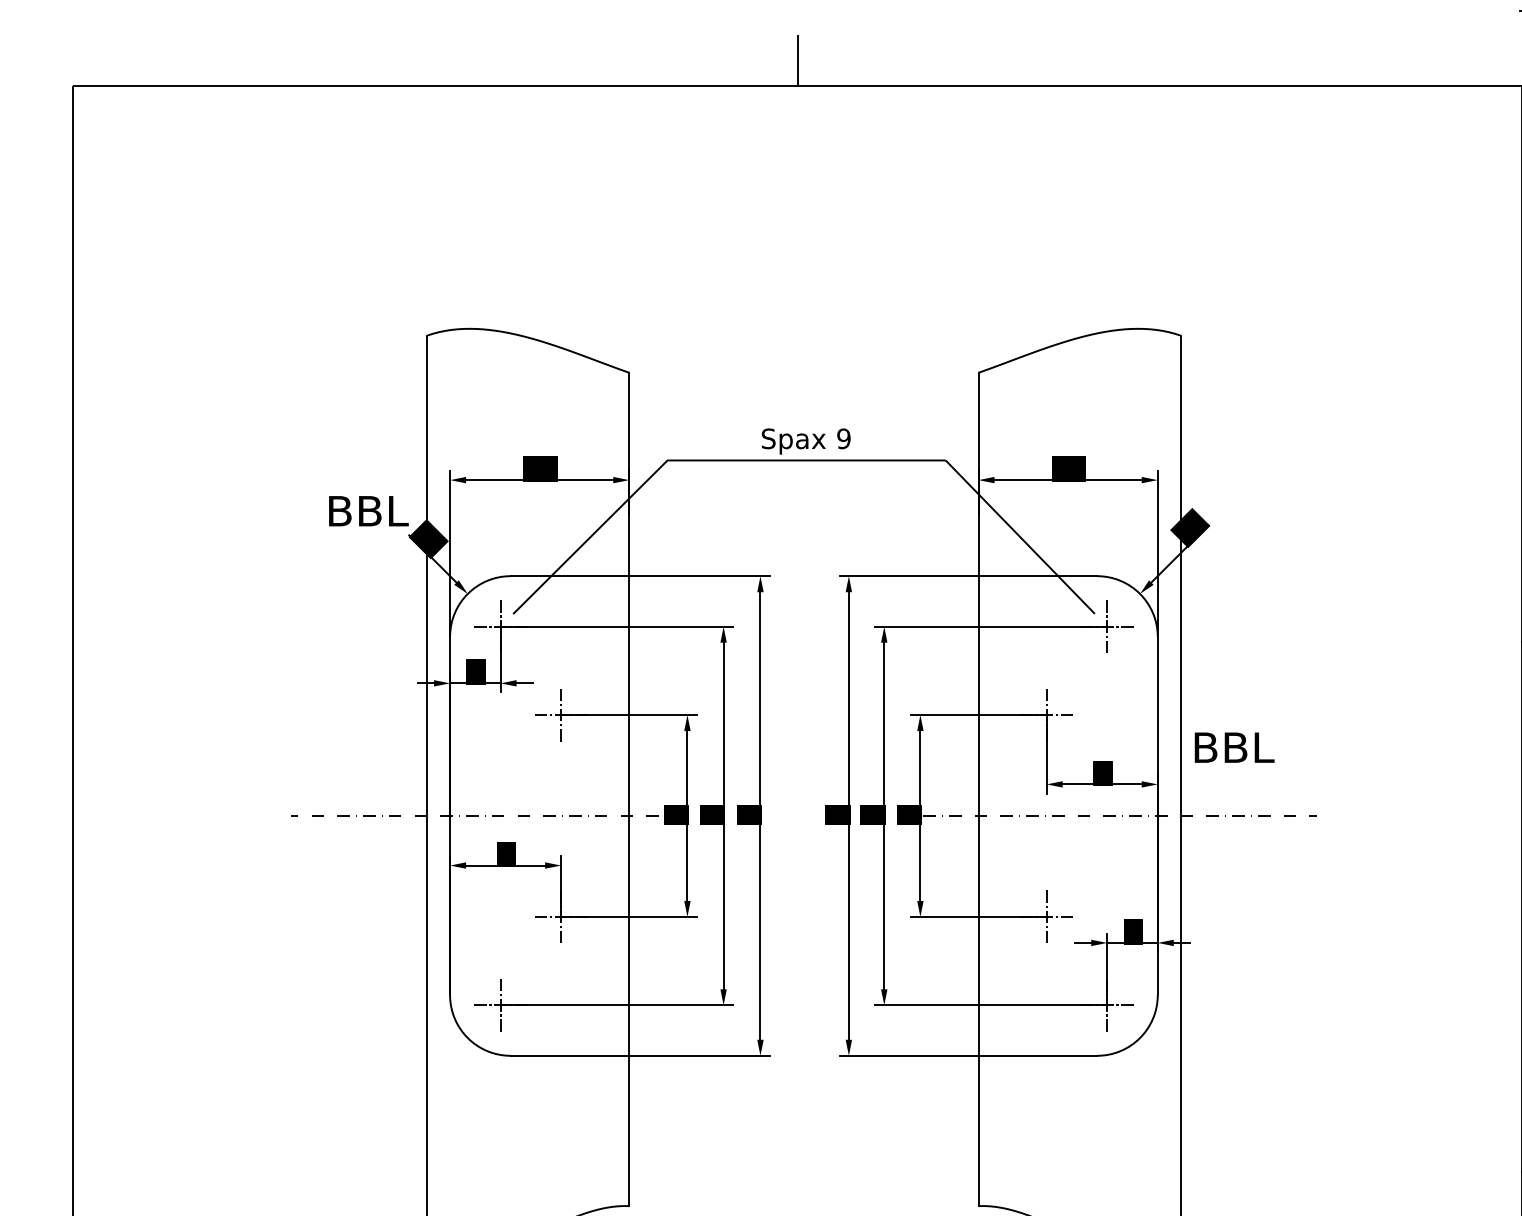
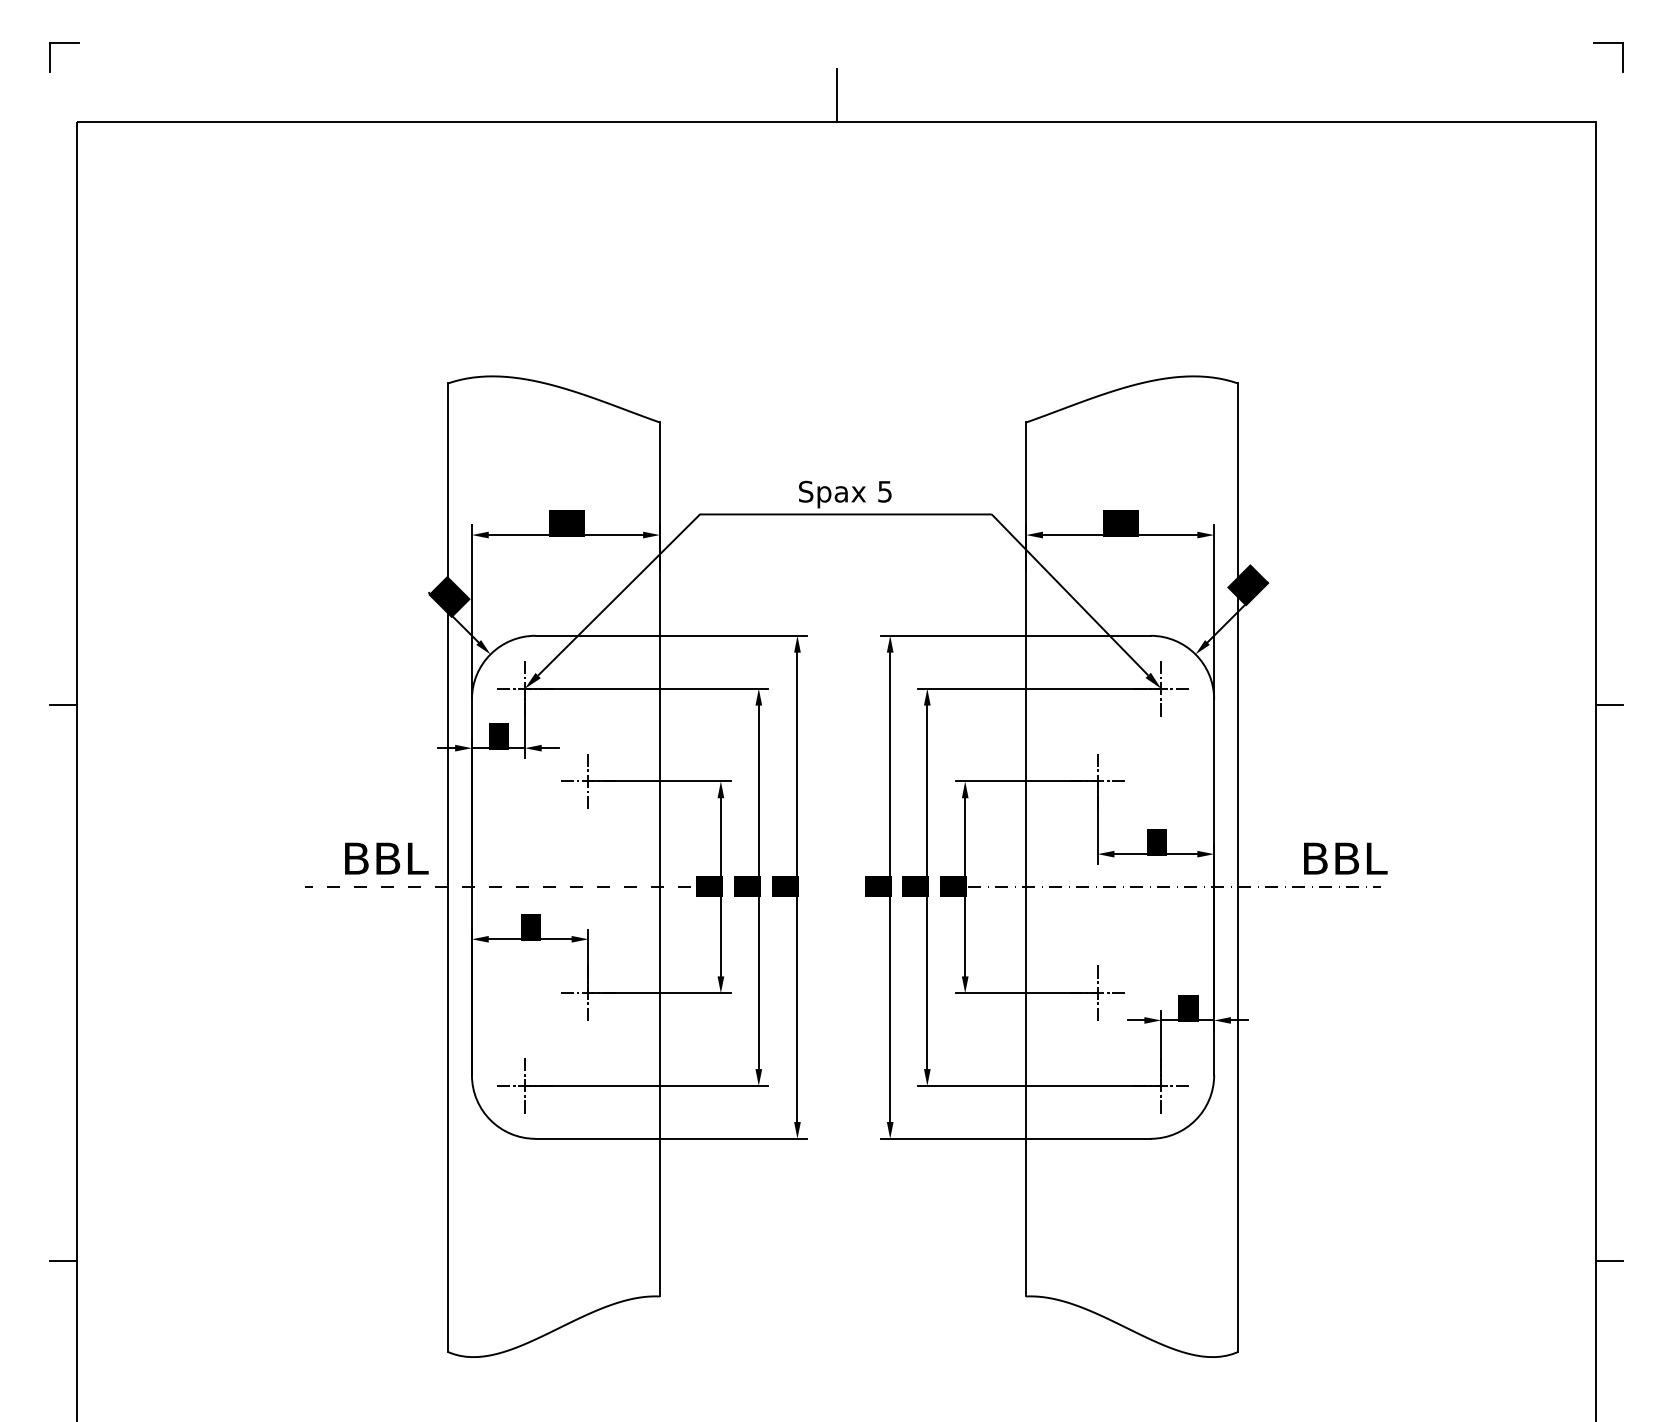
part: (61, 11) -> (64, 43), added
text: (844, 438) -> (885, 491), 9 -> 5
text: (368, 511) -> (386, 858), moved
fill: (507, 618) -> (532, 680), added
fill: (1099, 618) -> (1153, 680), added
line: (60, 641) -> (63, 704), added
text: (1234, 747) -> (1345, 858), moved
line: (60, 1171) -> (63, 1260), added

